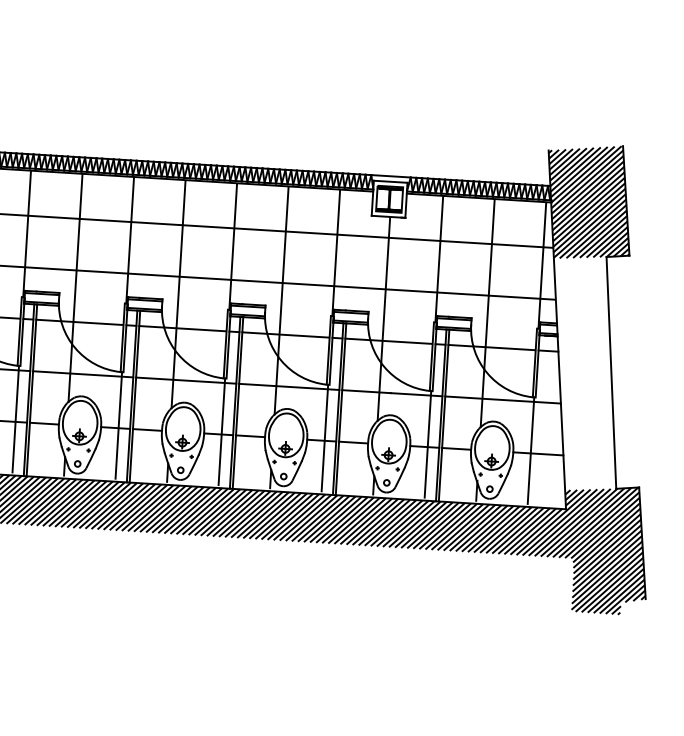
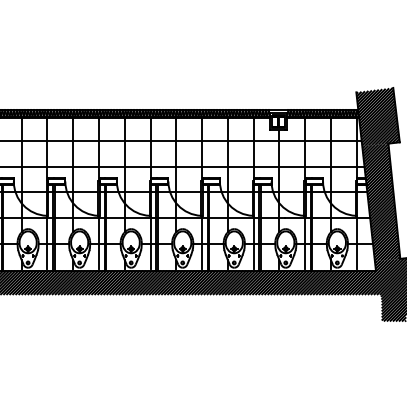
hatch: (585, 371) -> (381, 201), added

